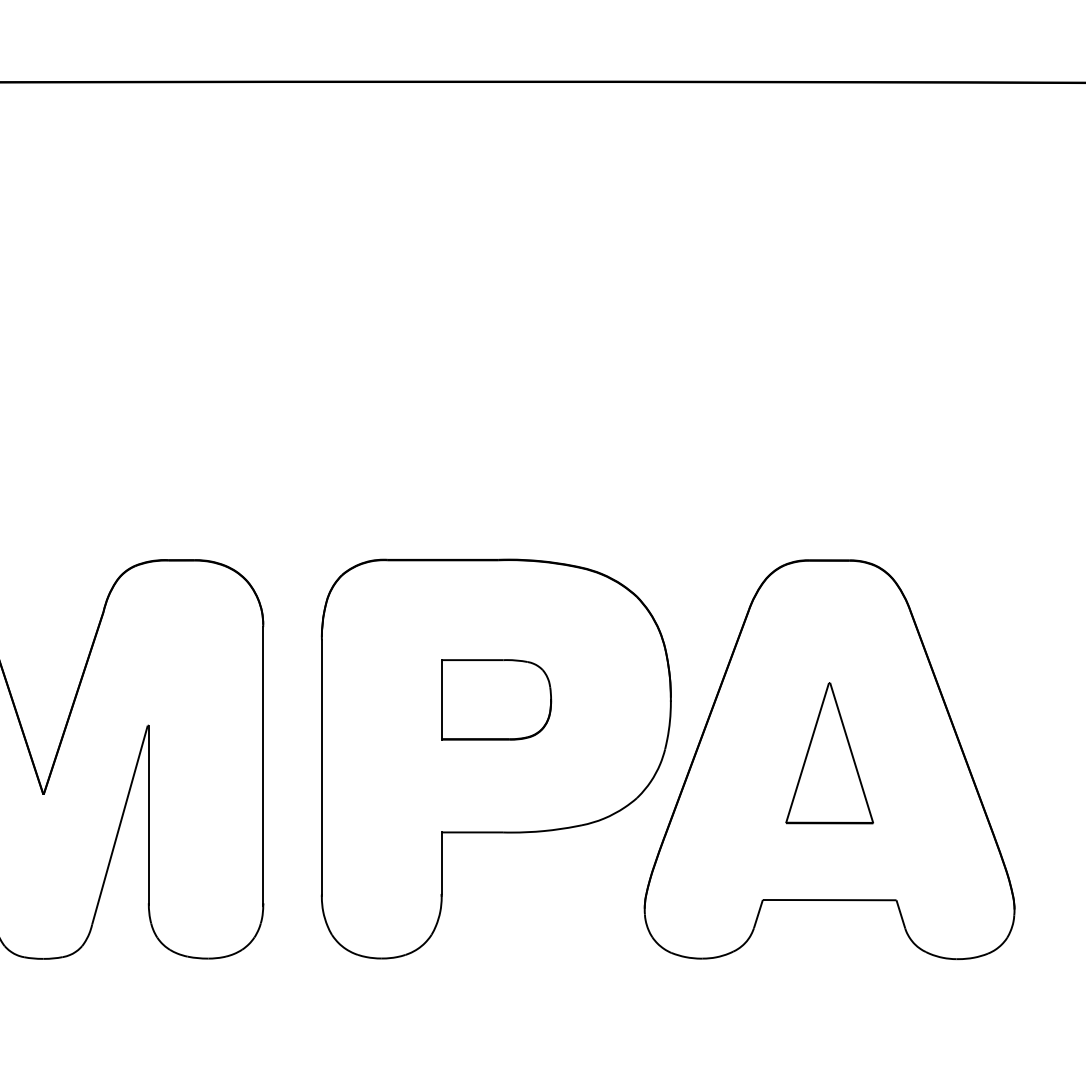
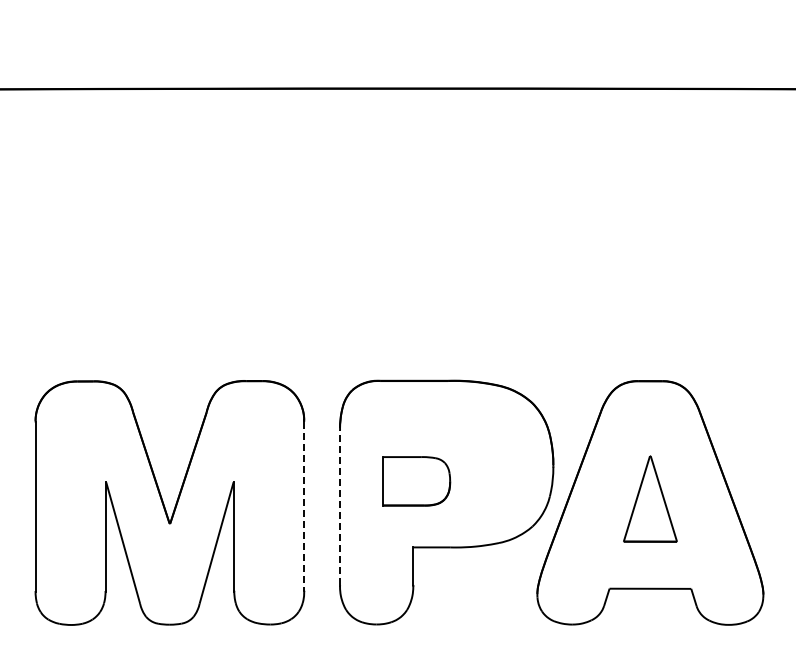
part: (496, 700) -> (416, 481), moved
line: (263, 765) -> (304, 506), solid -> dashed
line: (322, 767) -> (340, 507), solid -> dashed

